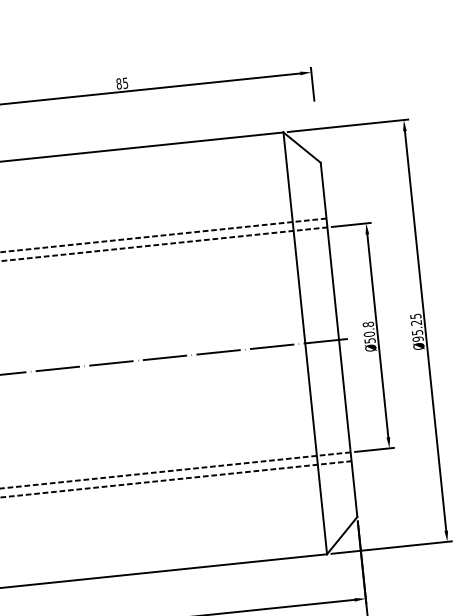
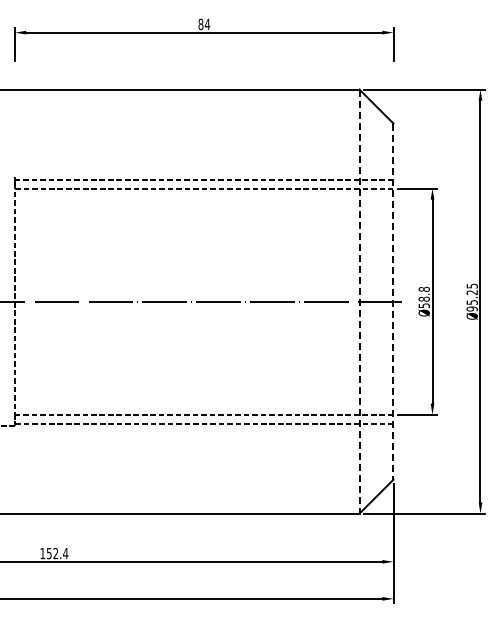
text: (125, 83) -> (207, 24), 85 -> 84
text: (369, 333) -> (424, 298), Ø50.8 -> Ø58.8
line: (339, 340) -> (393, 302), solid -> dashed
line: (305, 344) -> (359, 302), solid -> dashed

